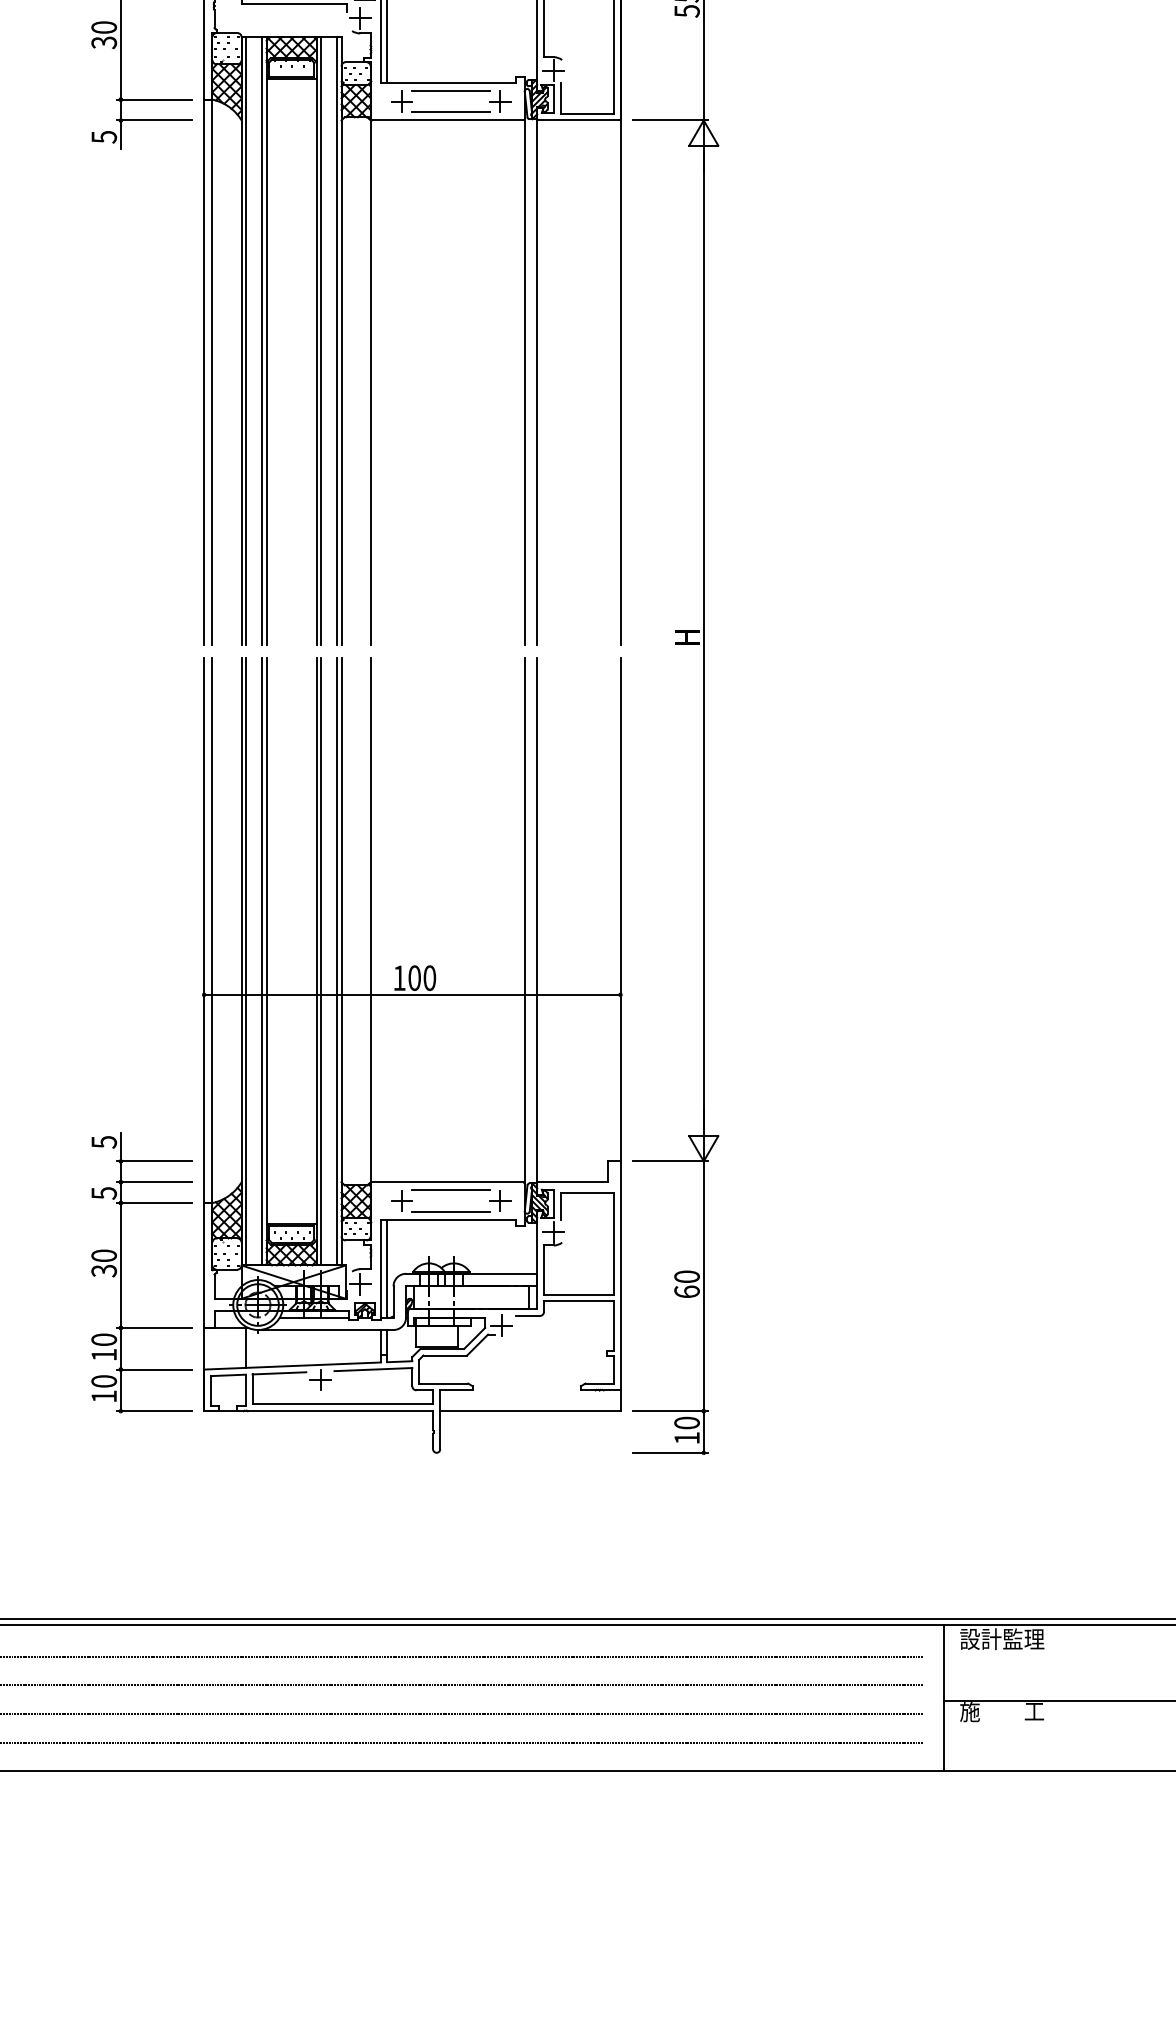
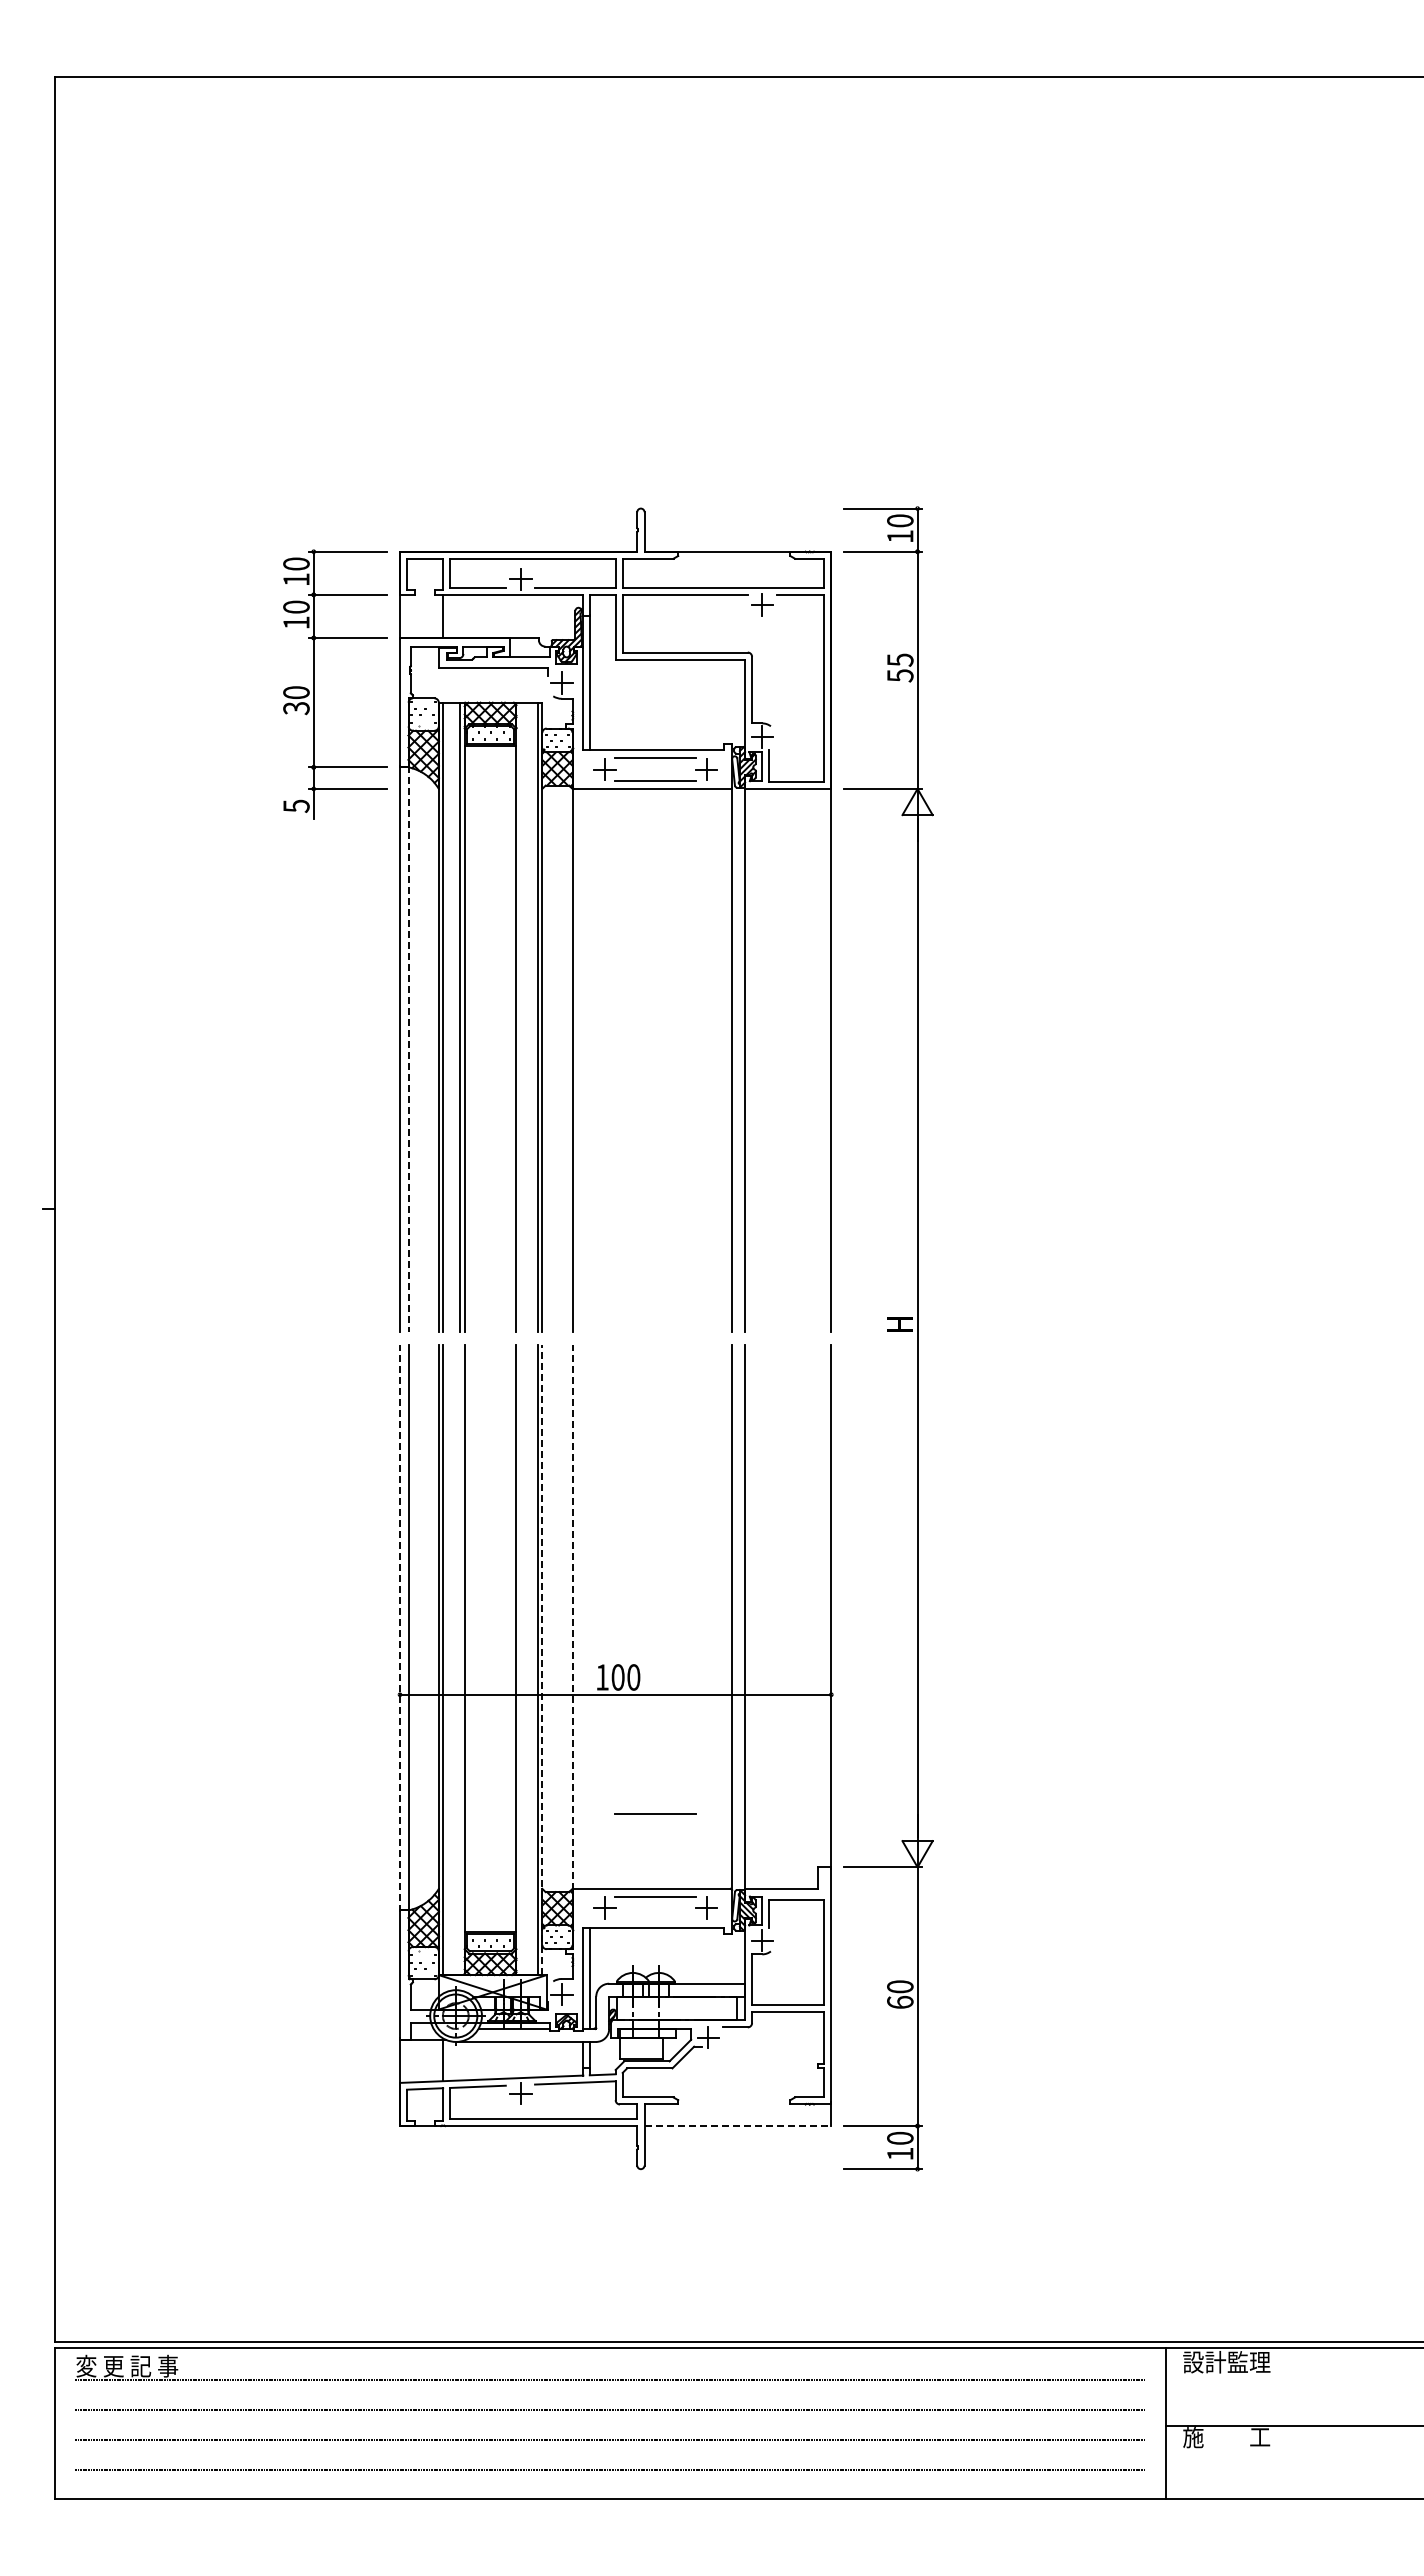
line: (320, 341) -> (520, 1017), removed
line: (212, 372) -> (408, 1049), solid -> dashed
line: (370, 920) -> (572, 1617), solid -> dashed
line: (204, 930) -> (400, 1628), solid -> dashed
line: (262, 961) -> (460, 1660), removed
line: (320, 961) -> (520, 1660), removed
line: (341, 961) -> (542, 1660), solid -> dashed
line: (450, 1210) -> (655, 1813), moved
part: (121, 1272) -> (314, 1982), removed
line: (530, 1411) -> (738, 2126), solid -> dashed

